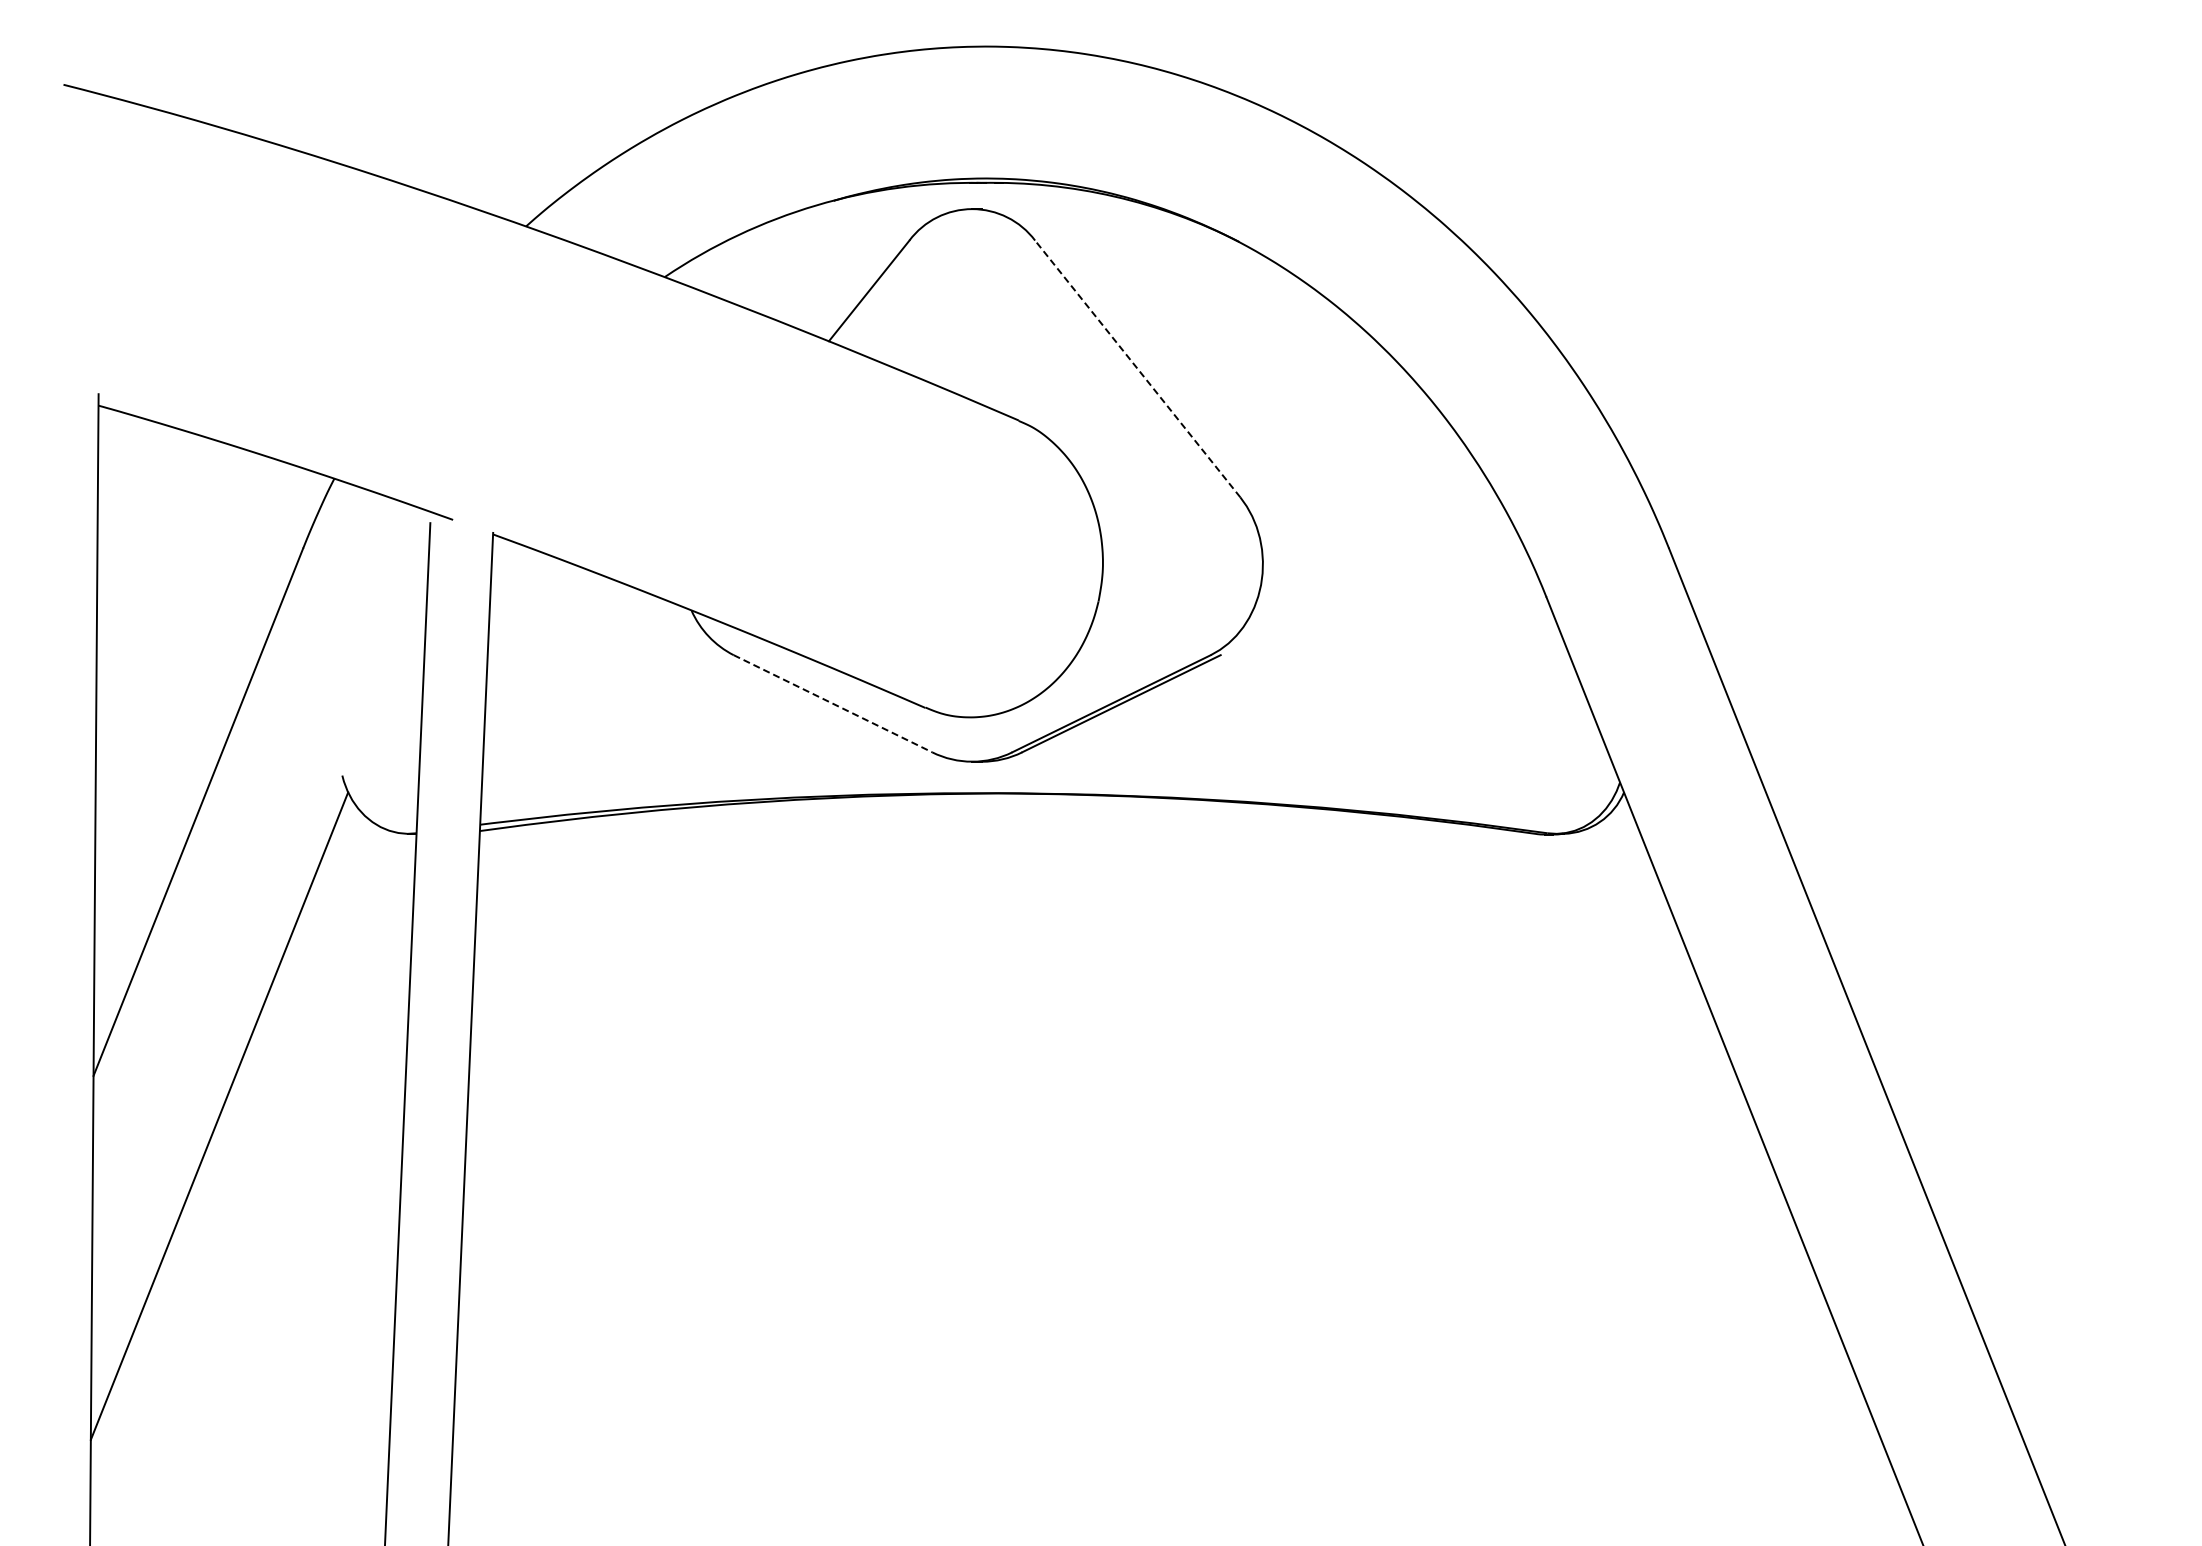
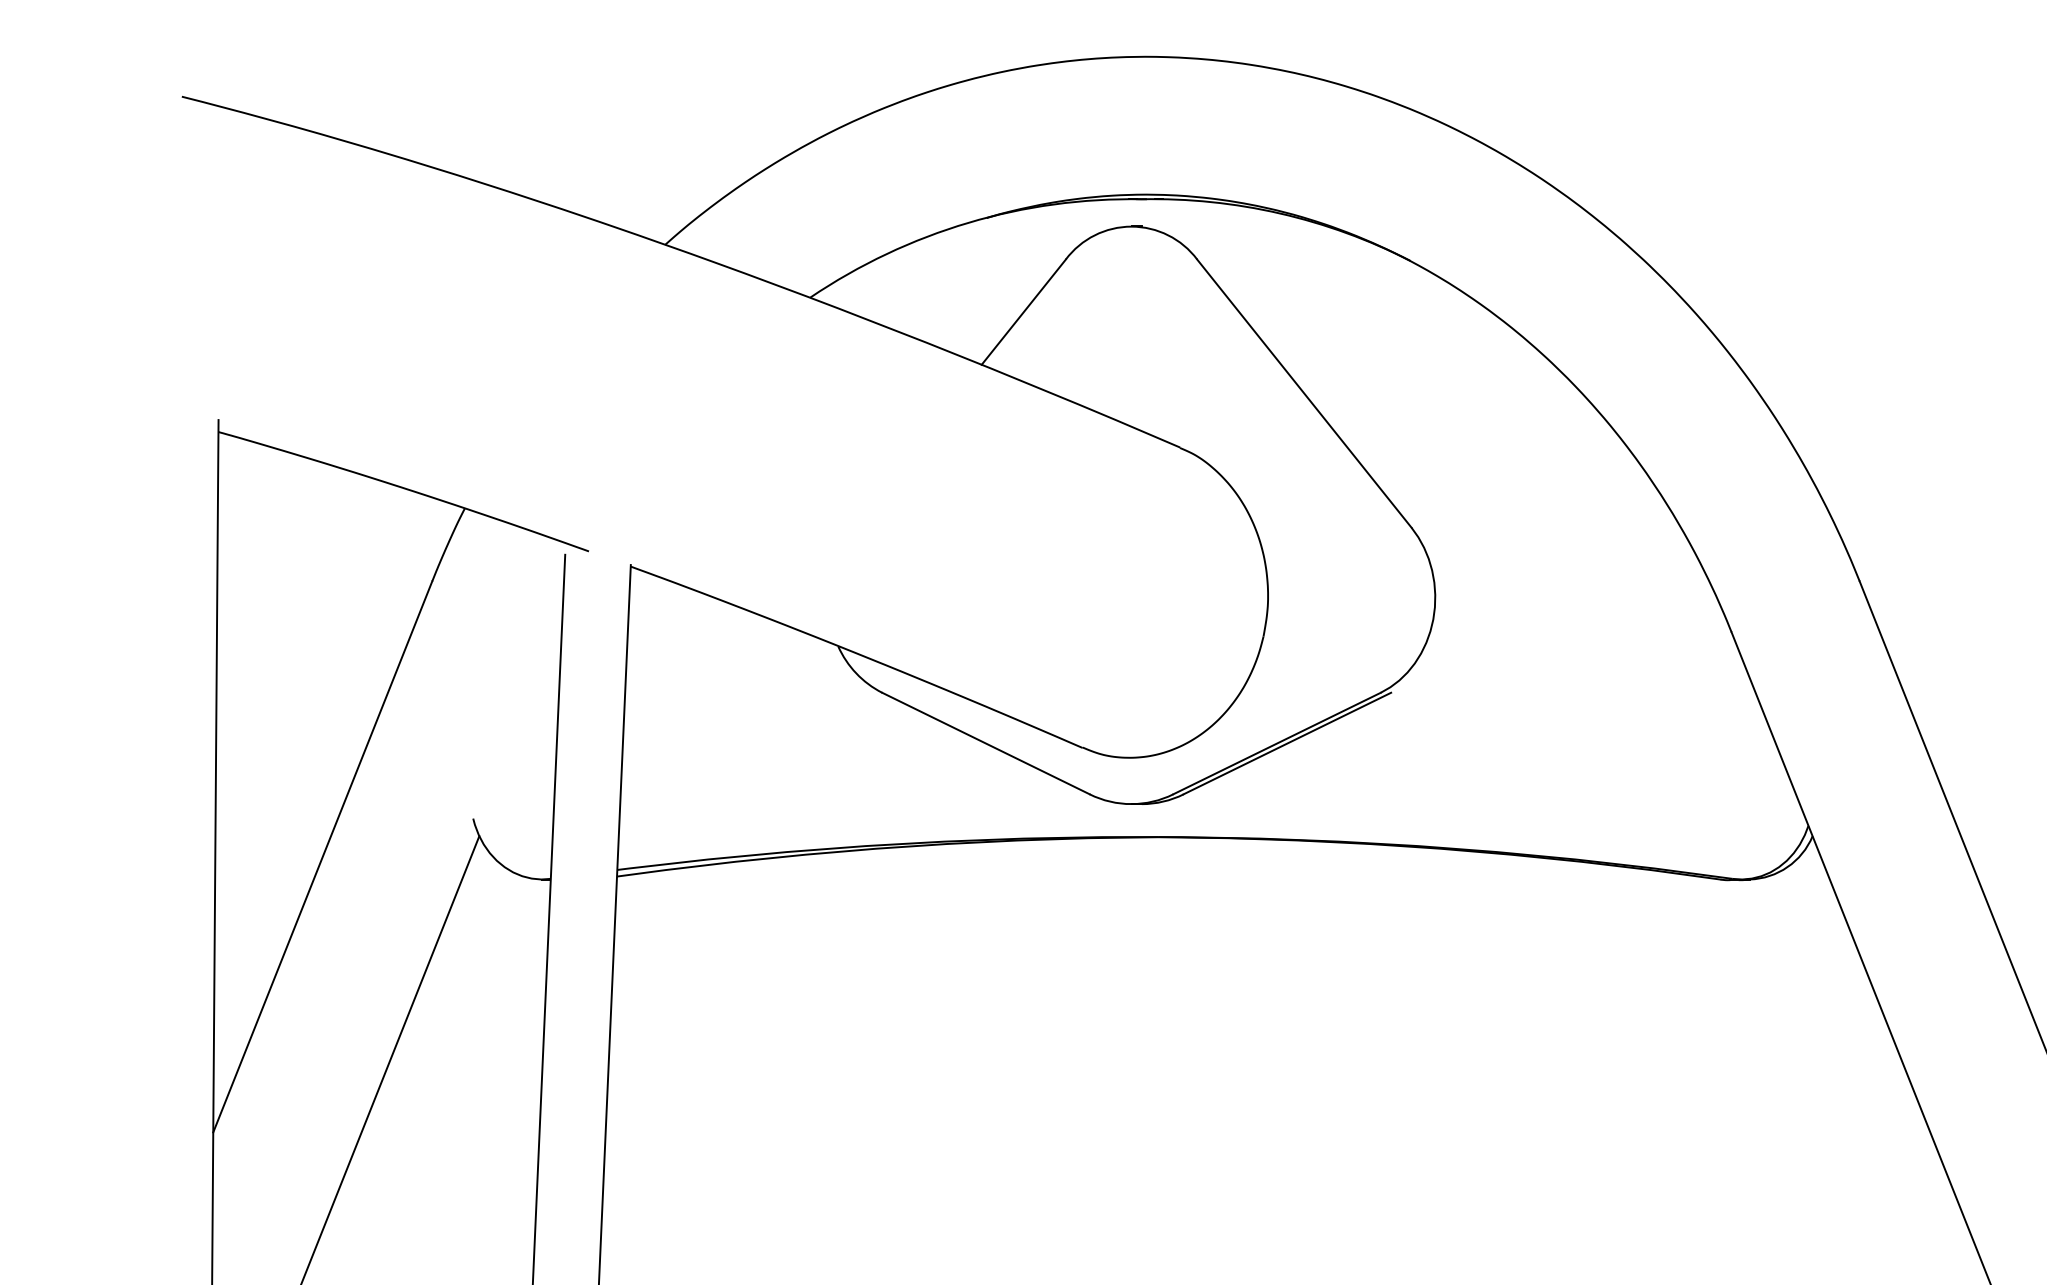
line: (1137, 368) -> (1304, 393), dashed -> solid
line: (832, 703) -> (985, 743), dashed -> solid

